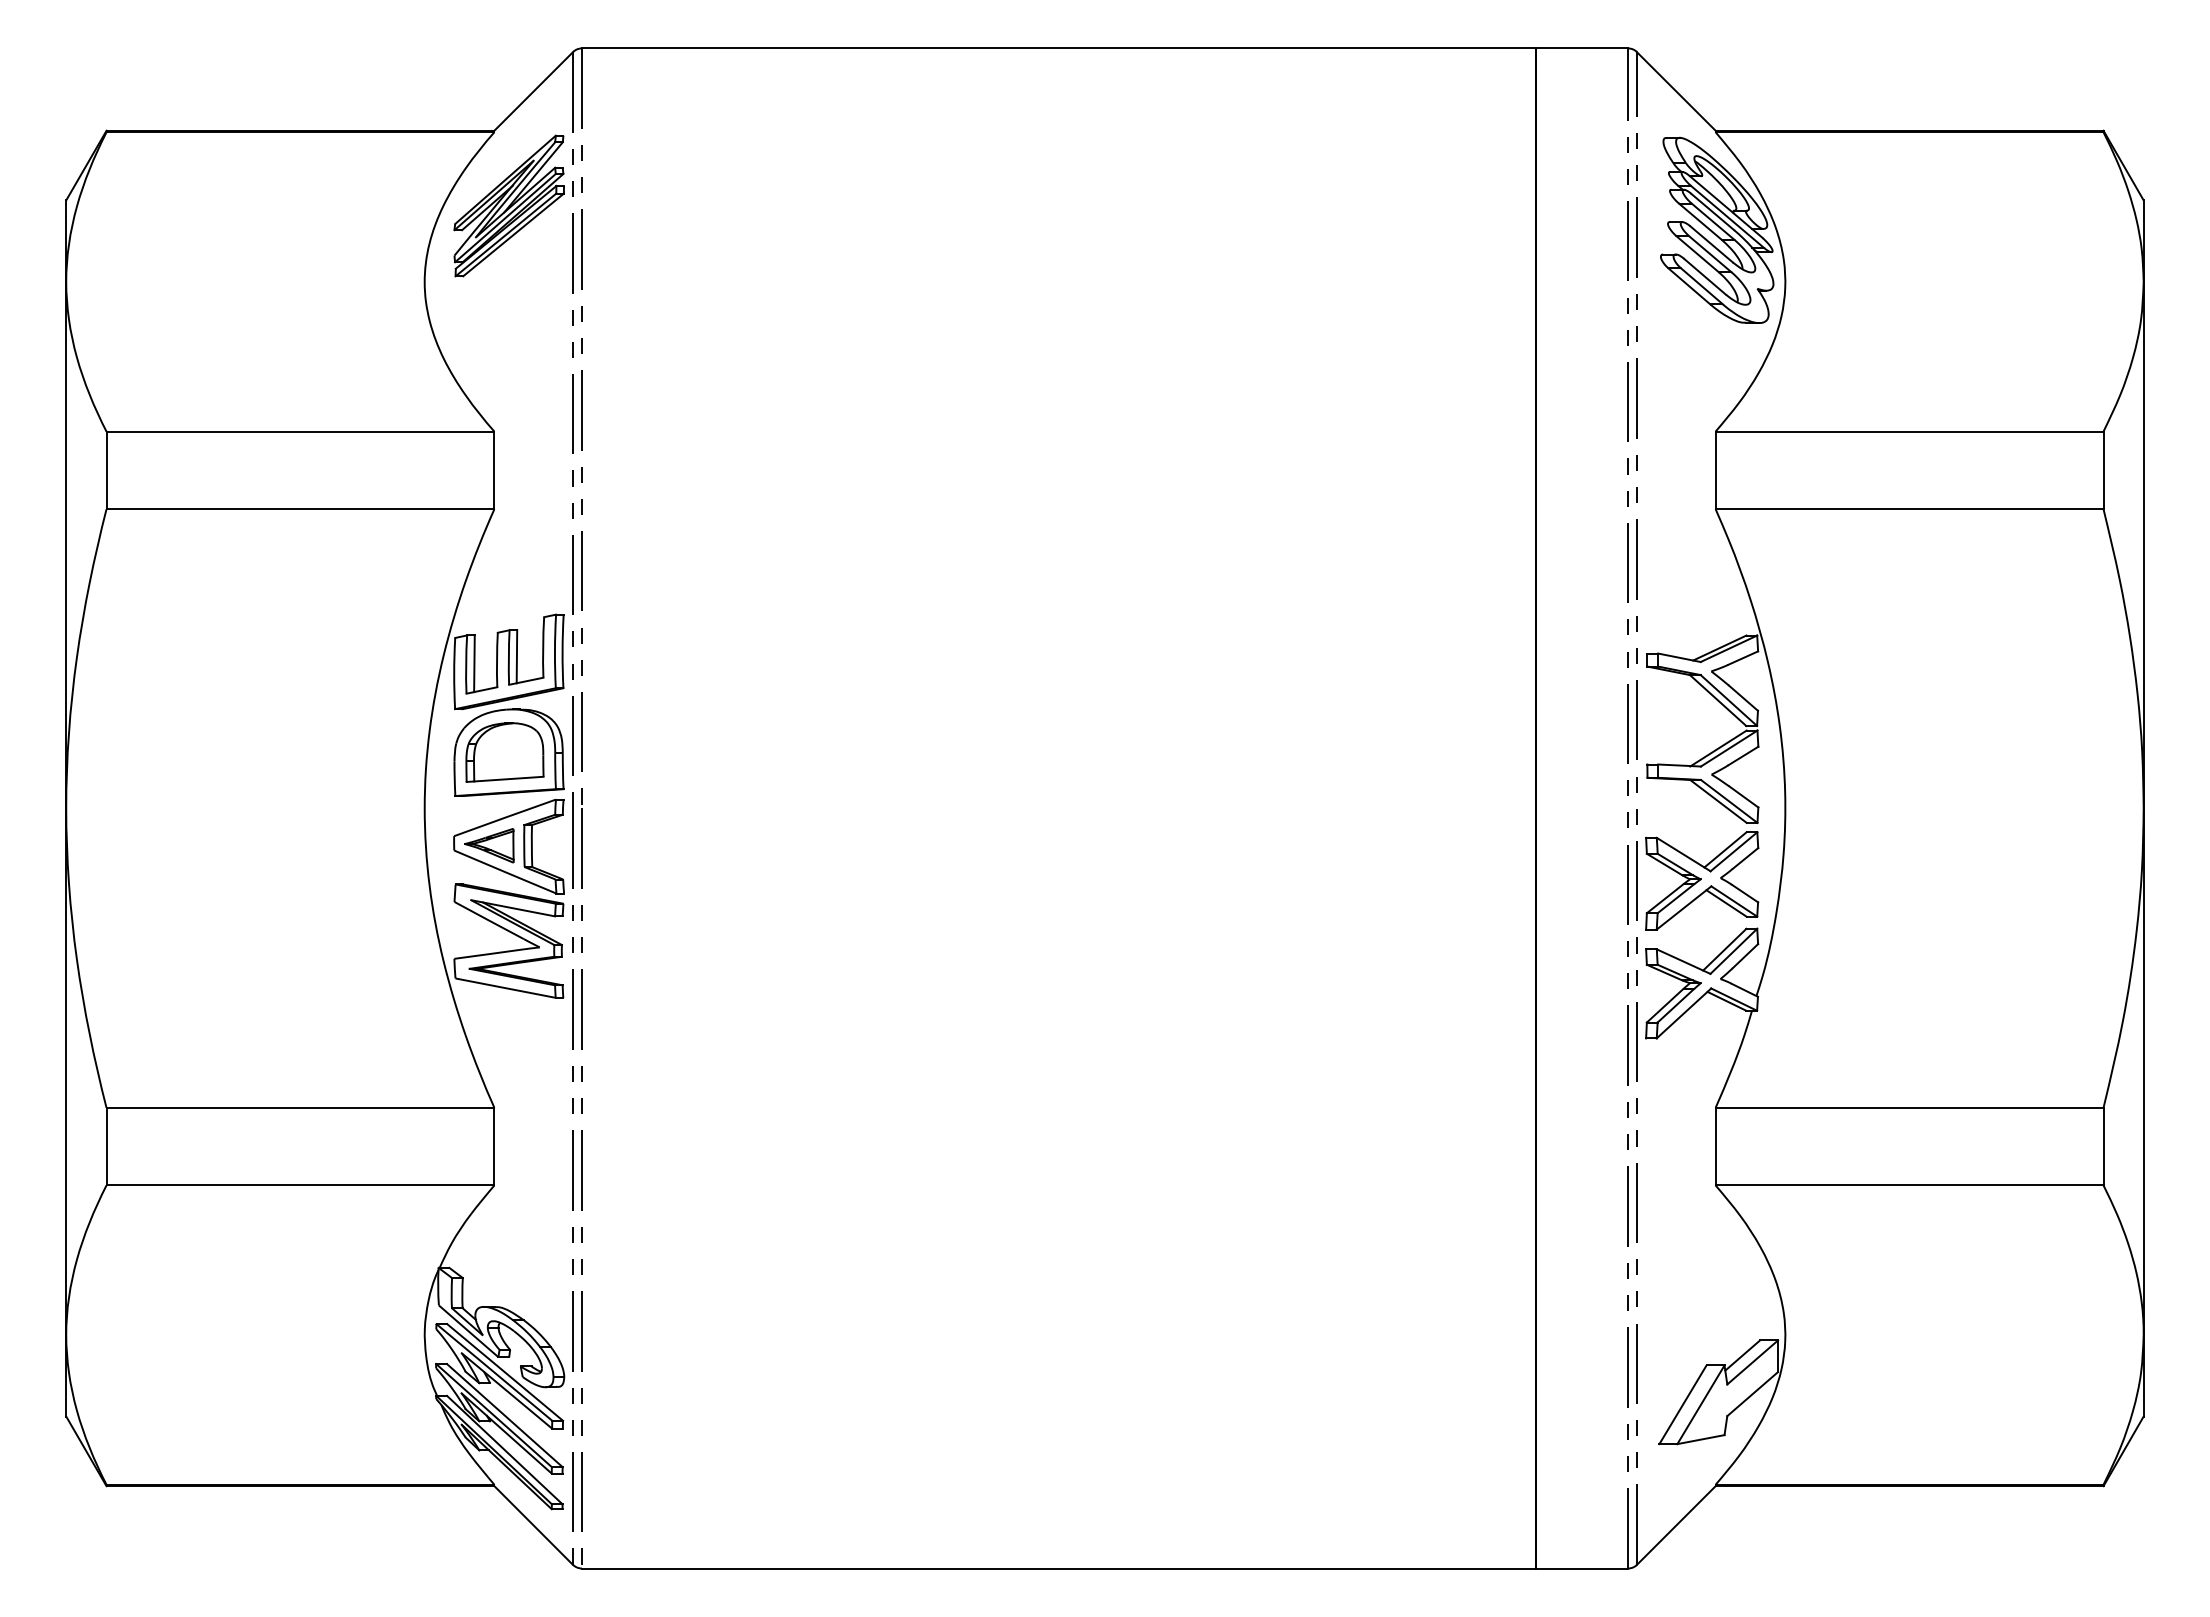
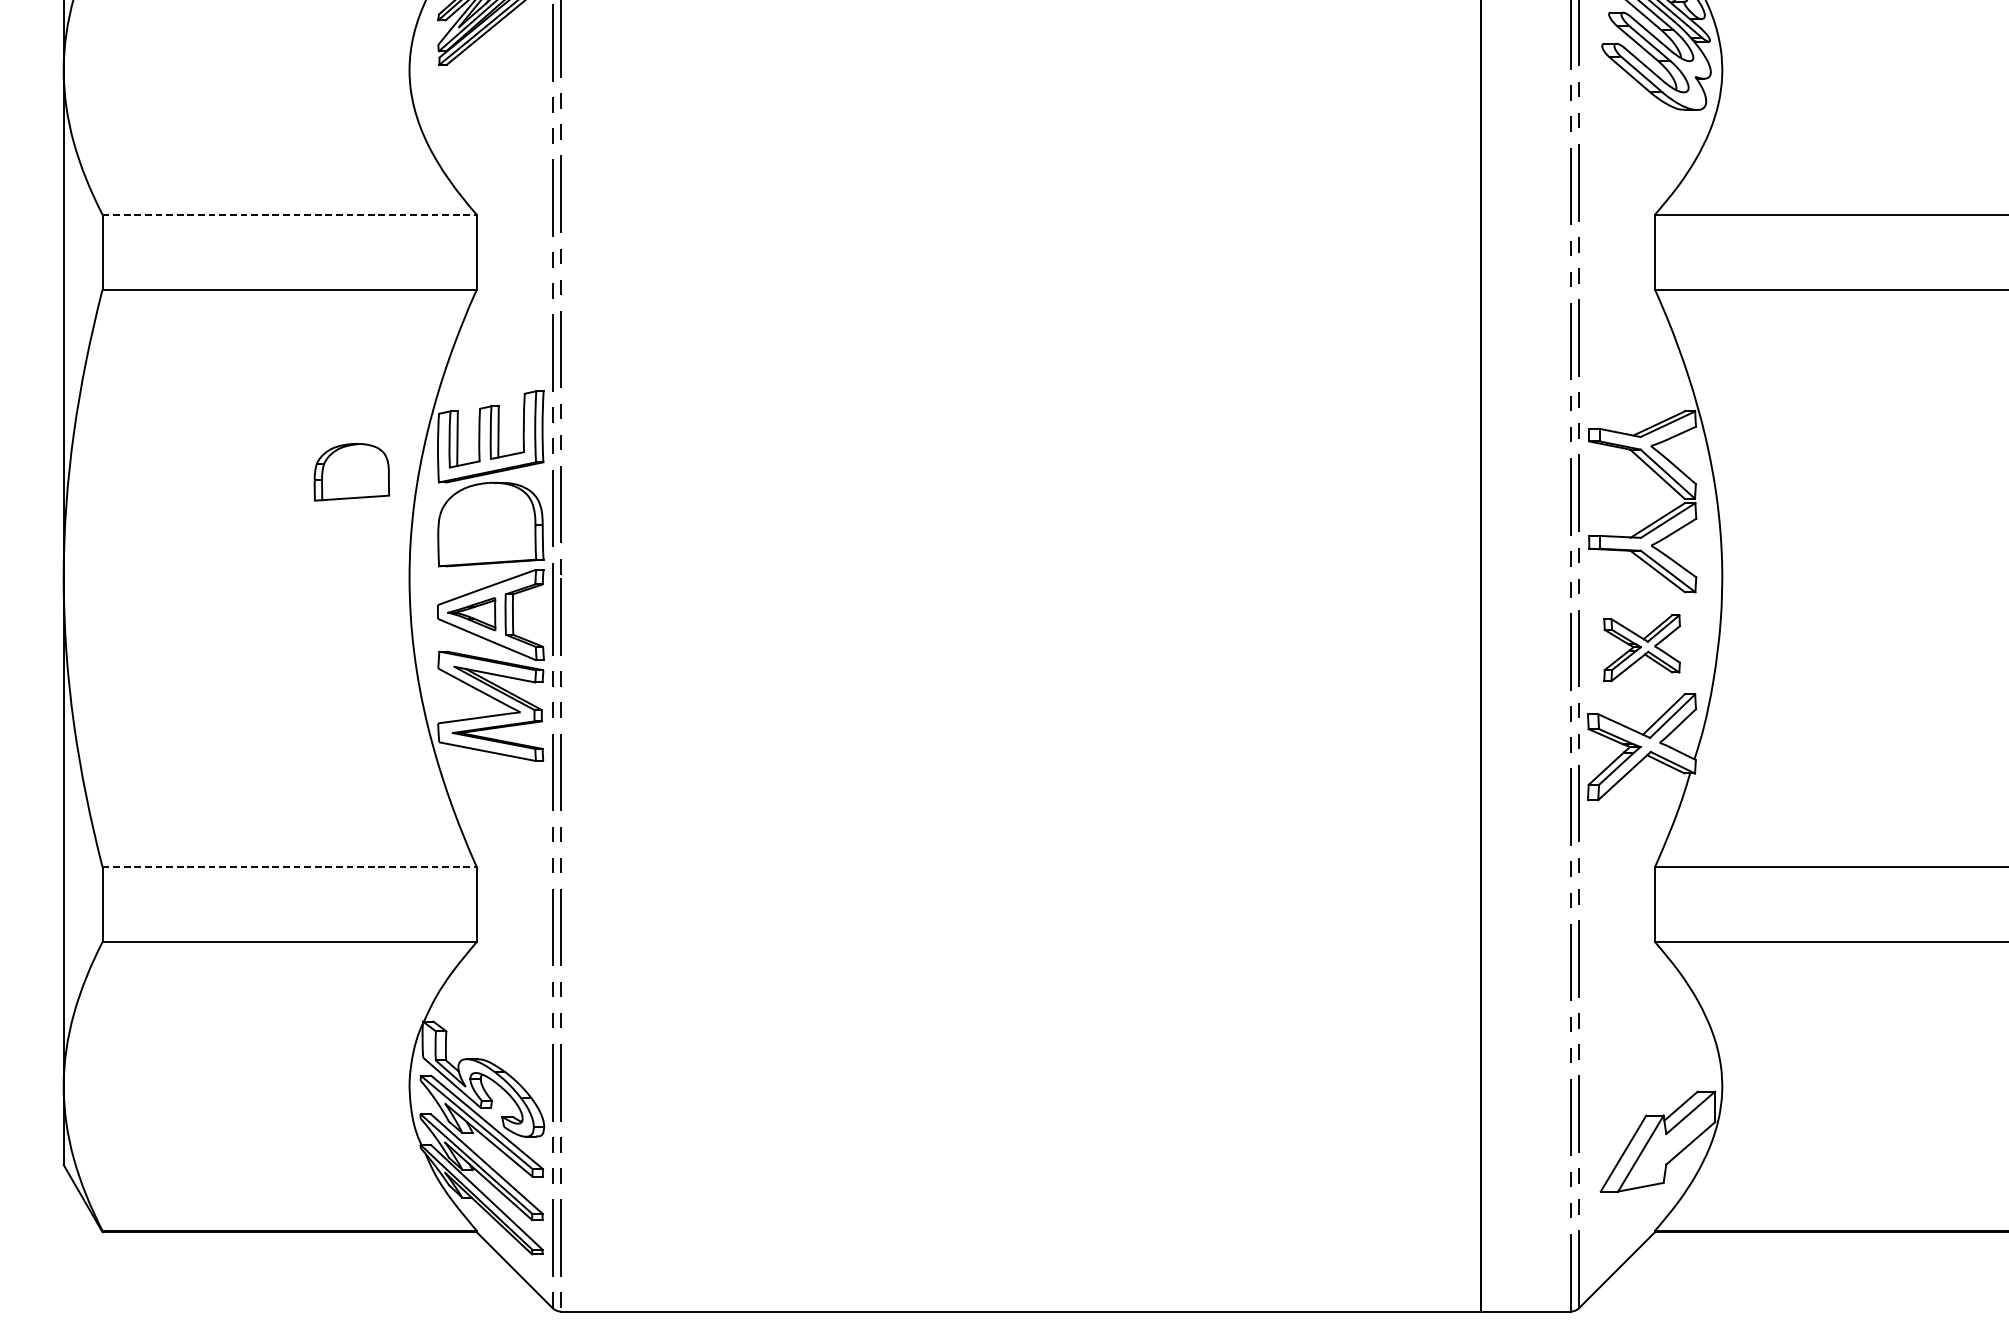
line: (300, 431) -> (289, 214), solid -> dashed
part: (504, 752) -> (351, 472), moved
part: (1702, 880) -> (1642, 647), size x0.7
line: (300, 1107) -> (289, 866), solid -> dashed

